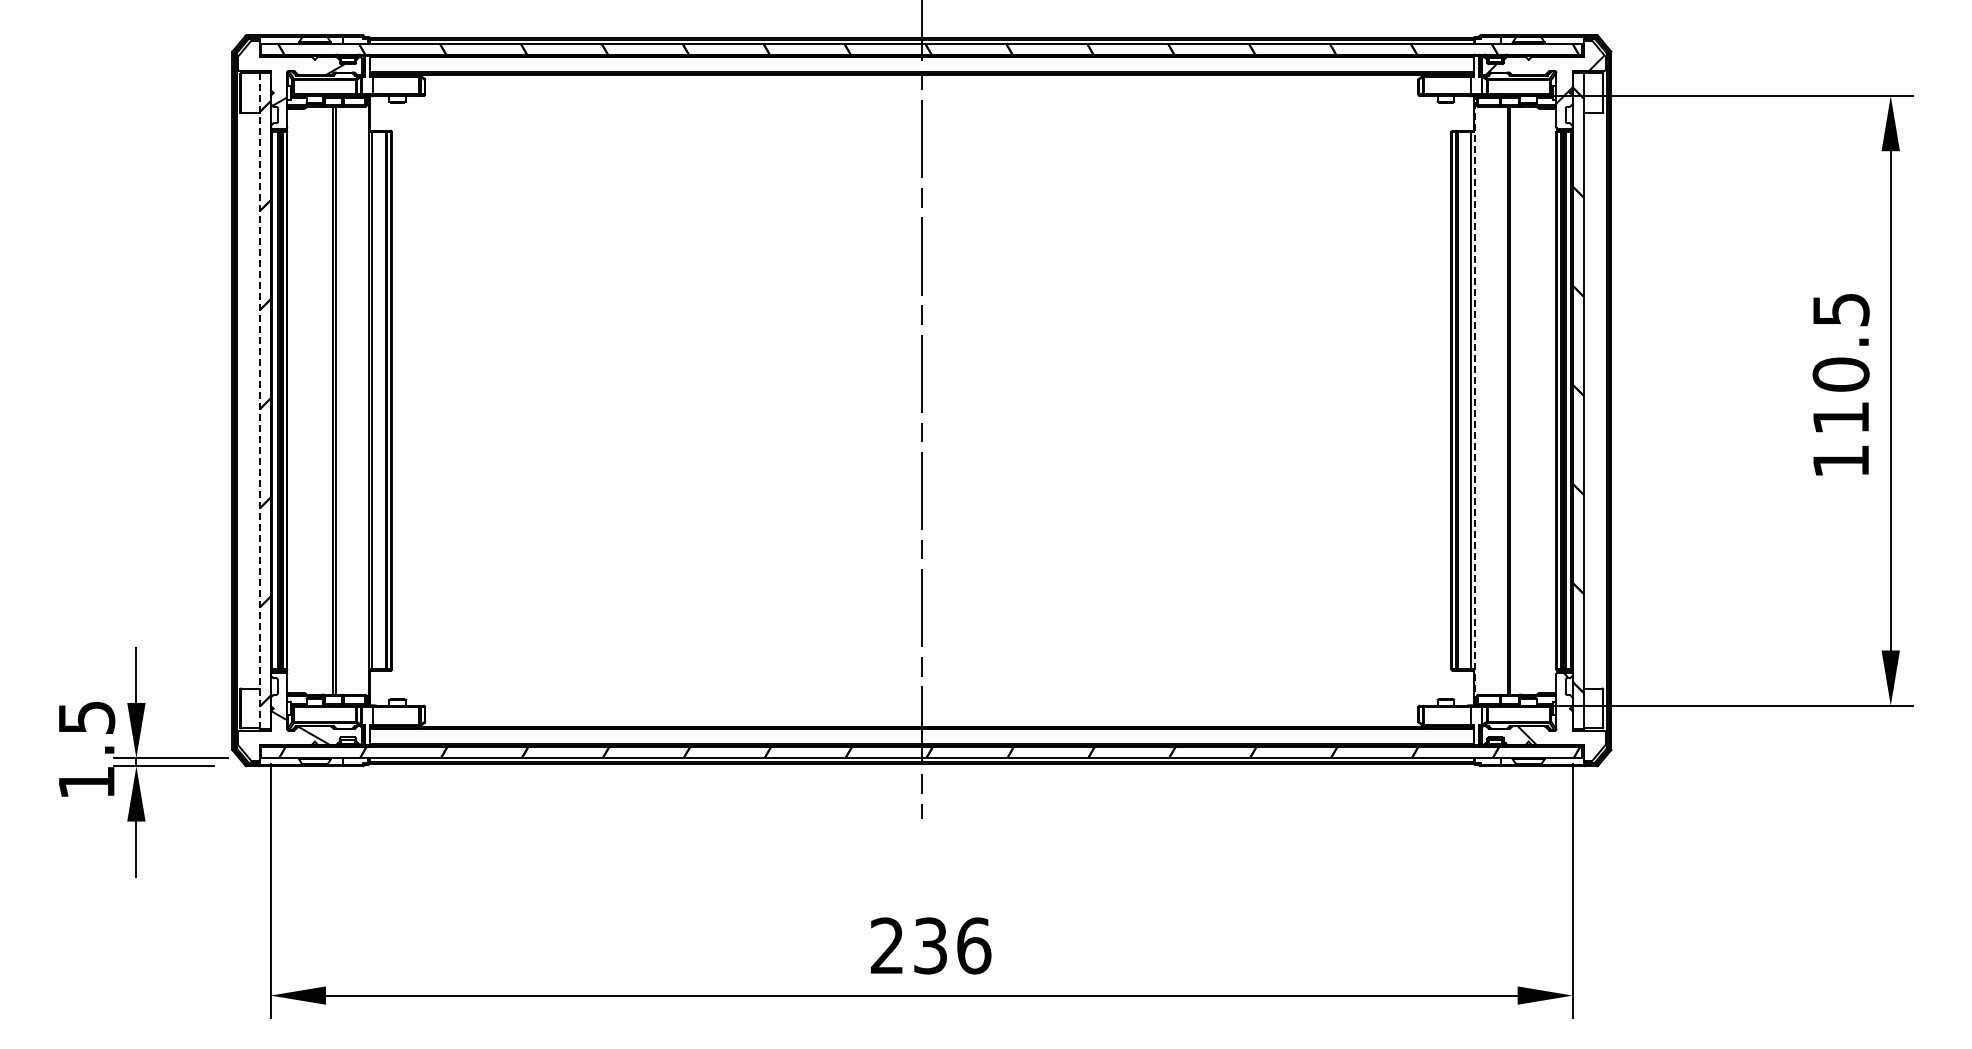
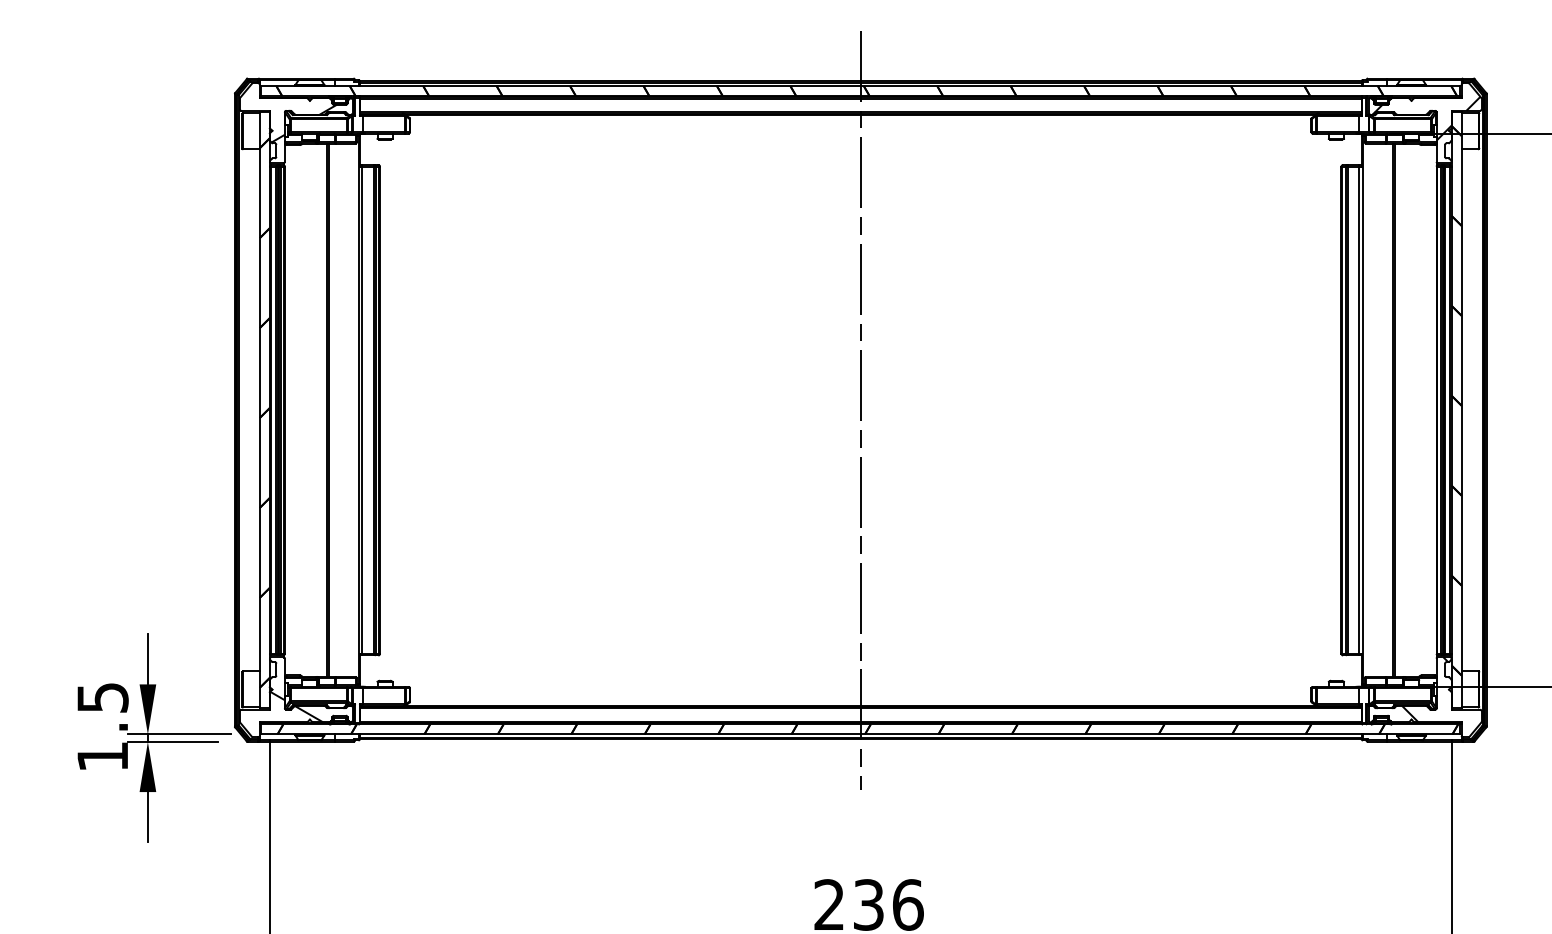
line: (1475, 400) -> (1363, 409), dashed -> solid
line: (259, 401) -> (259, 410), dashed -> solid

